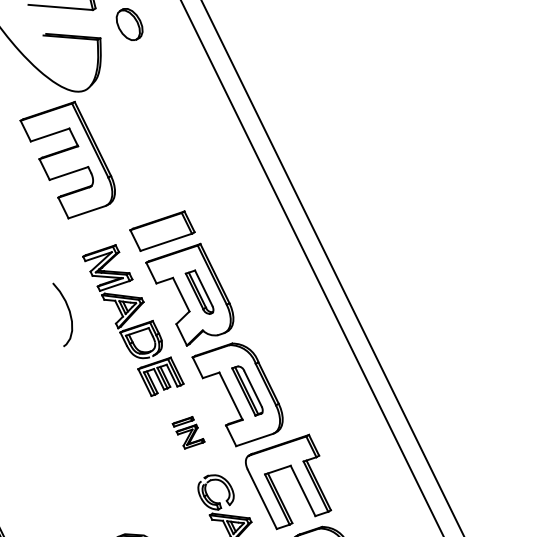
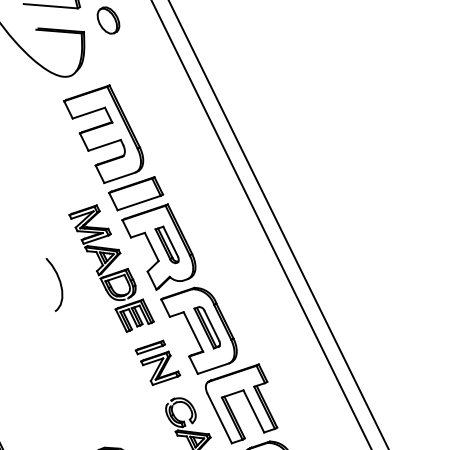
part: (67, 160) -> (103, 134), moved
curve: (68, 313) -> (59, 283), moved
part: (188, 432) -> (157, 362), size x1.67

